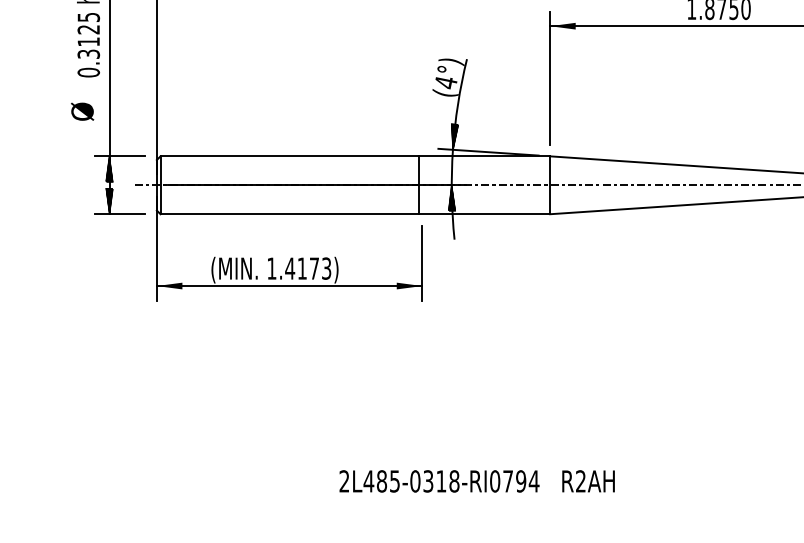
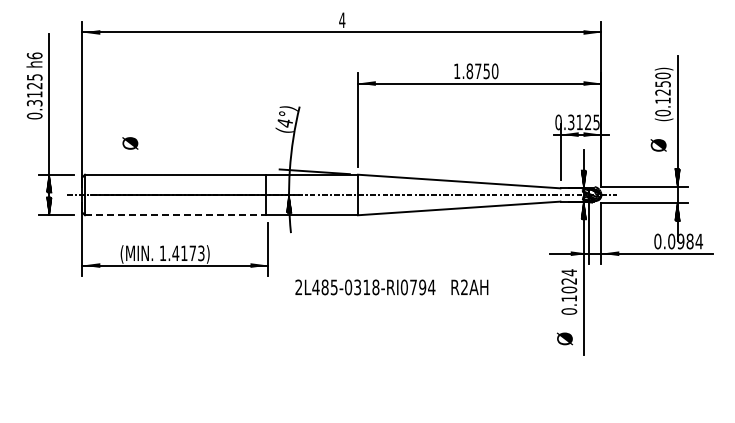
text: (82, 111) -> (130, 143), moved
hatch: (453, 137) -> (290, 161), removed
line: (289, 214) -> (175, 215), solid -> dashed
text: (476, 481) -> (391, 287), moved

